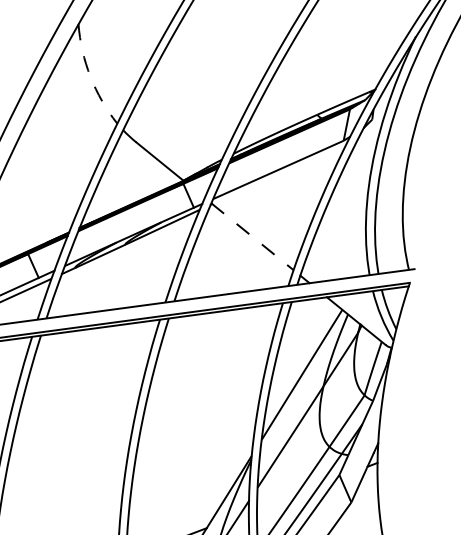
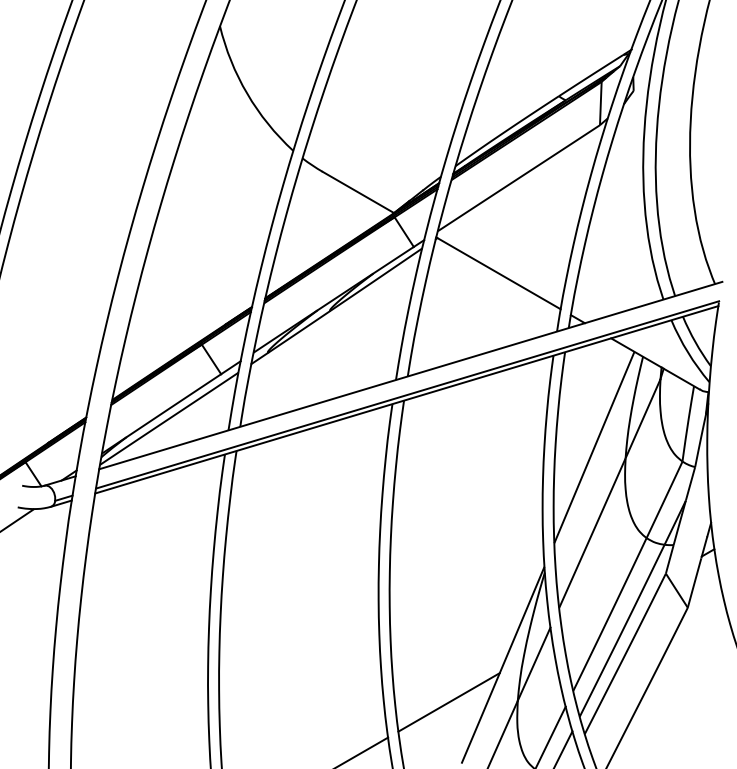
arc: (90, 76) -> (247, 93), dashed -> solid
line: (252, 236) -> (498, 273), dashed -> solid

